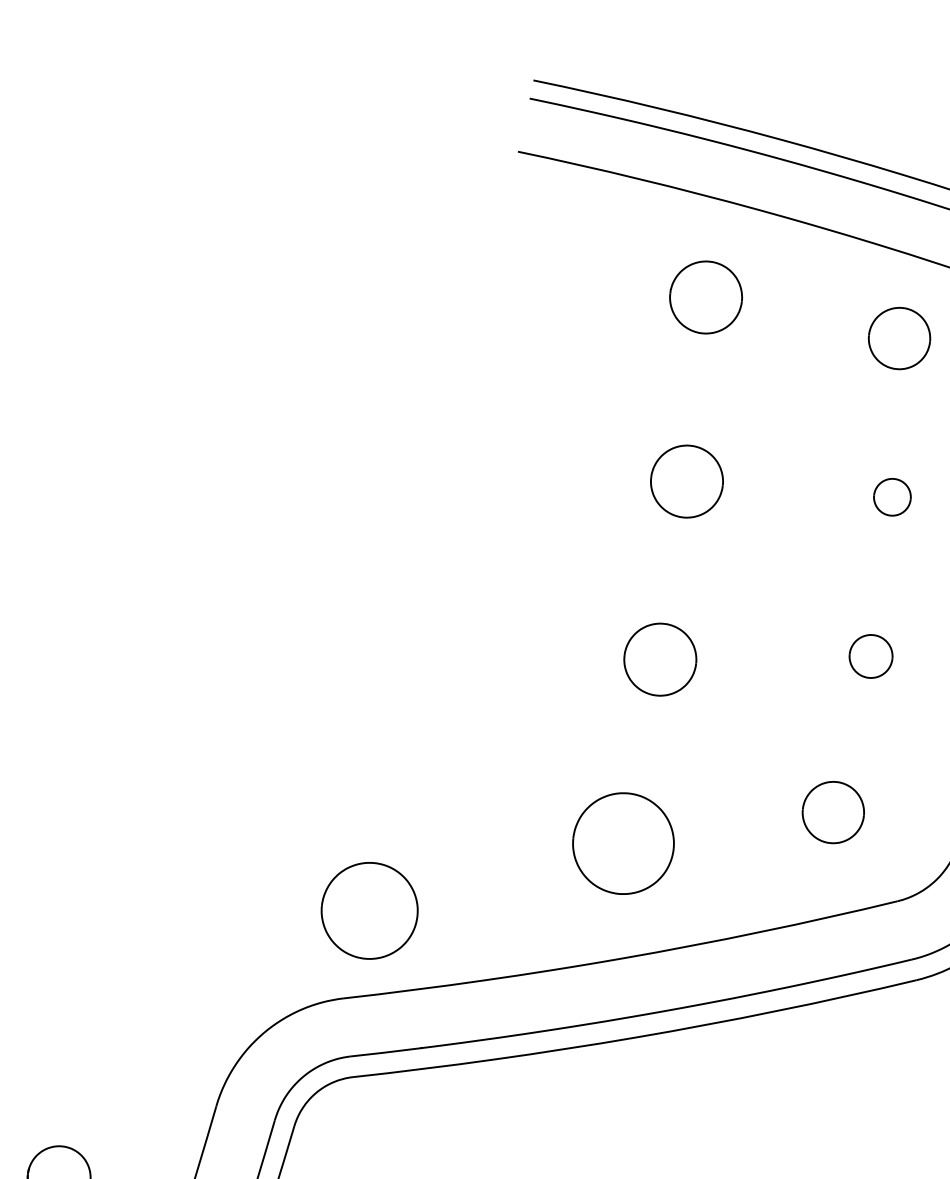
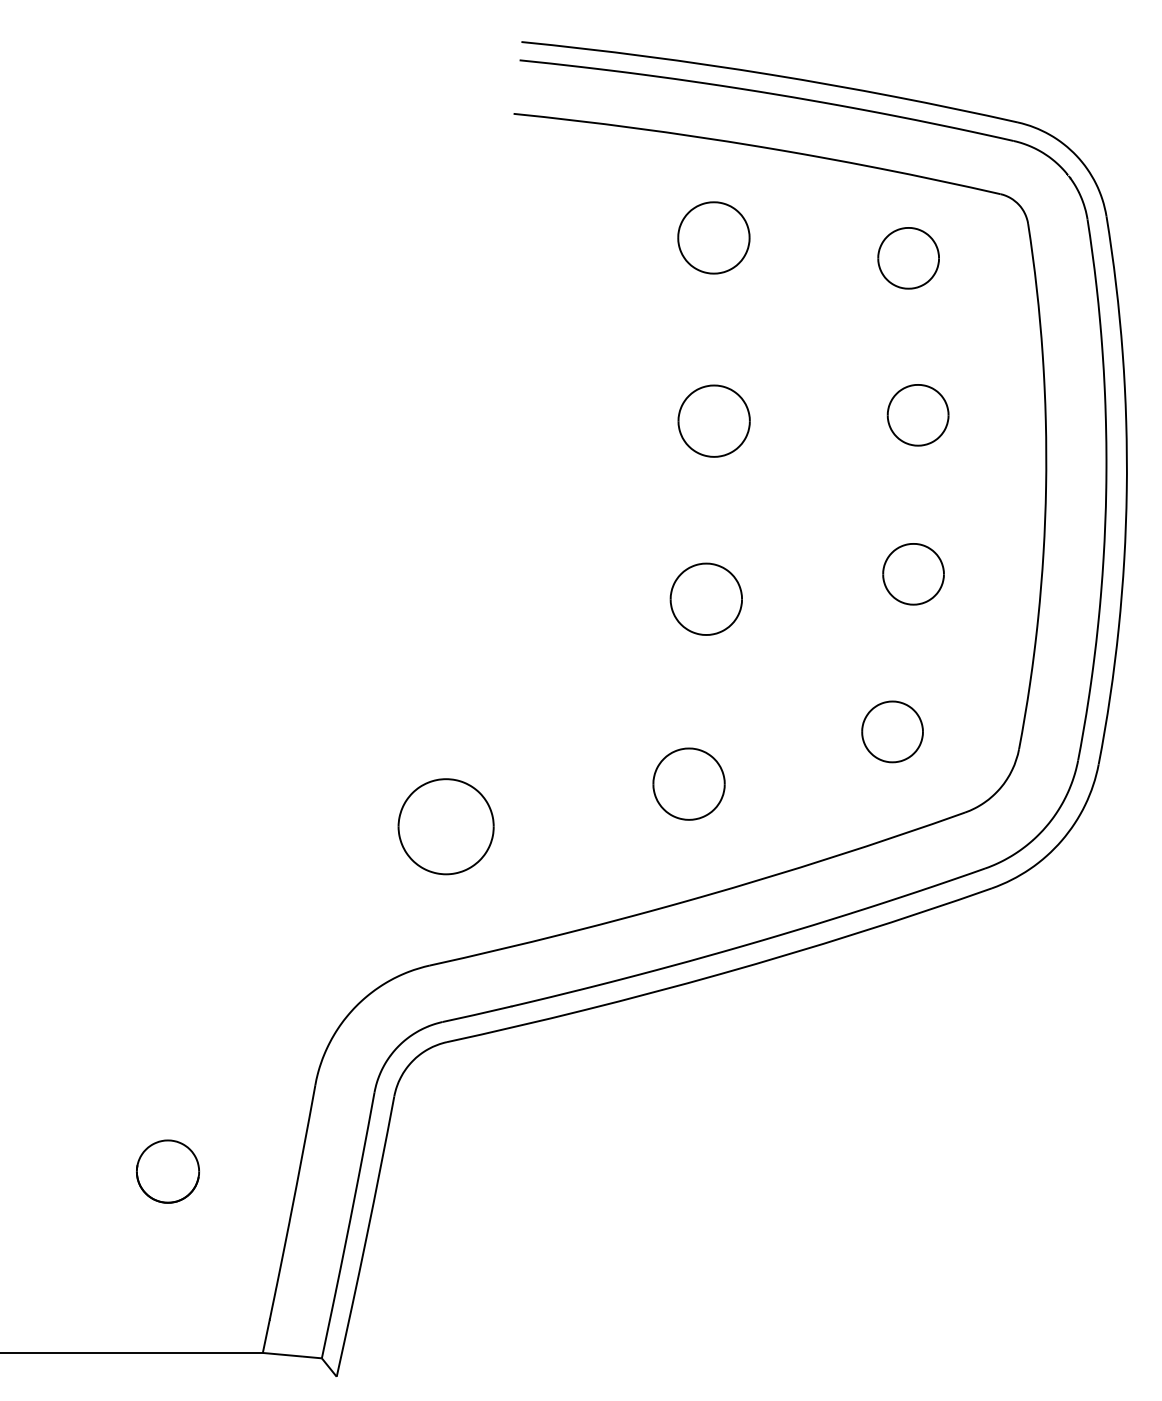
part: (891, 497) -> (917, 415), size x1.67
part: (871, 656) -> (913, 574), size x1.43
part: (622, 842) -> (688, 783), size x0.71
part: (369, 910) -> (445, 826), moved

